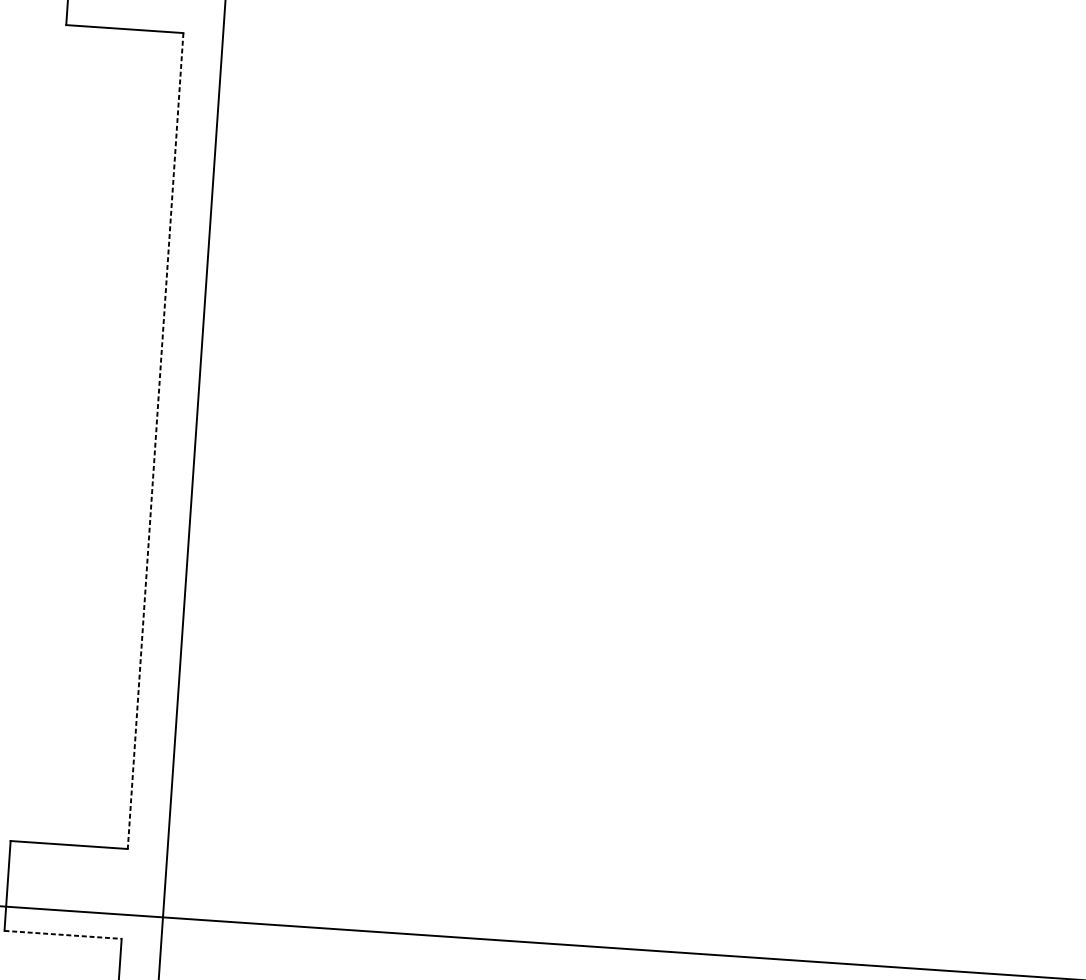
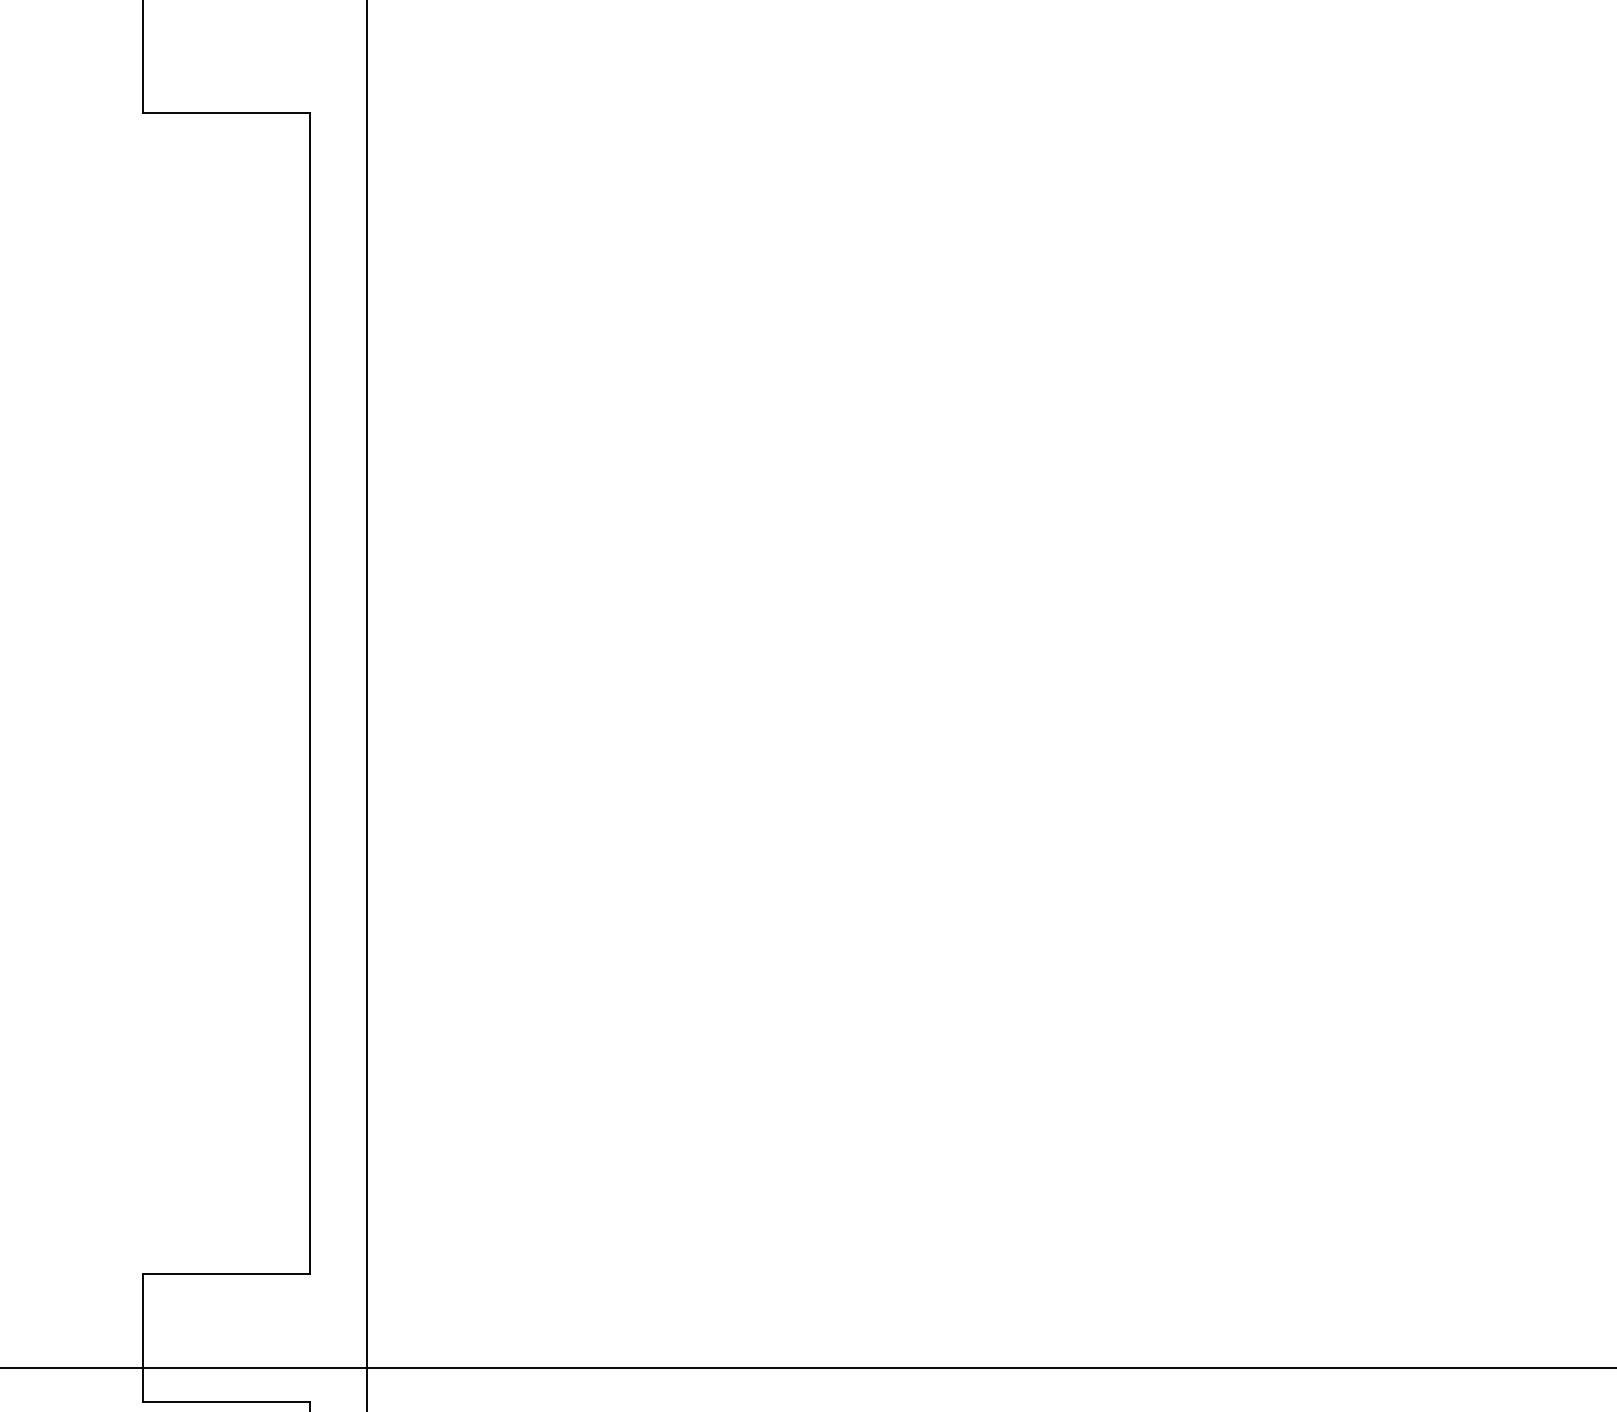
line: (155, 440) -> (310, 693), dashed -> solid
line: (63, 935) -> (227, 1402), dashed -> solid

